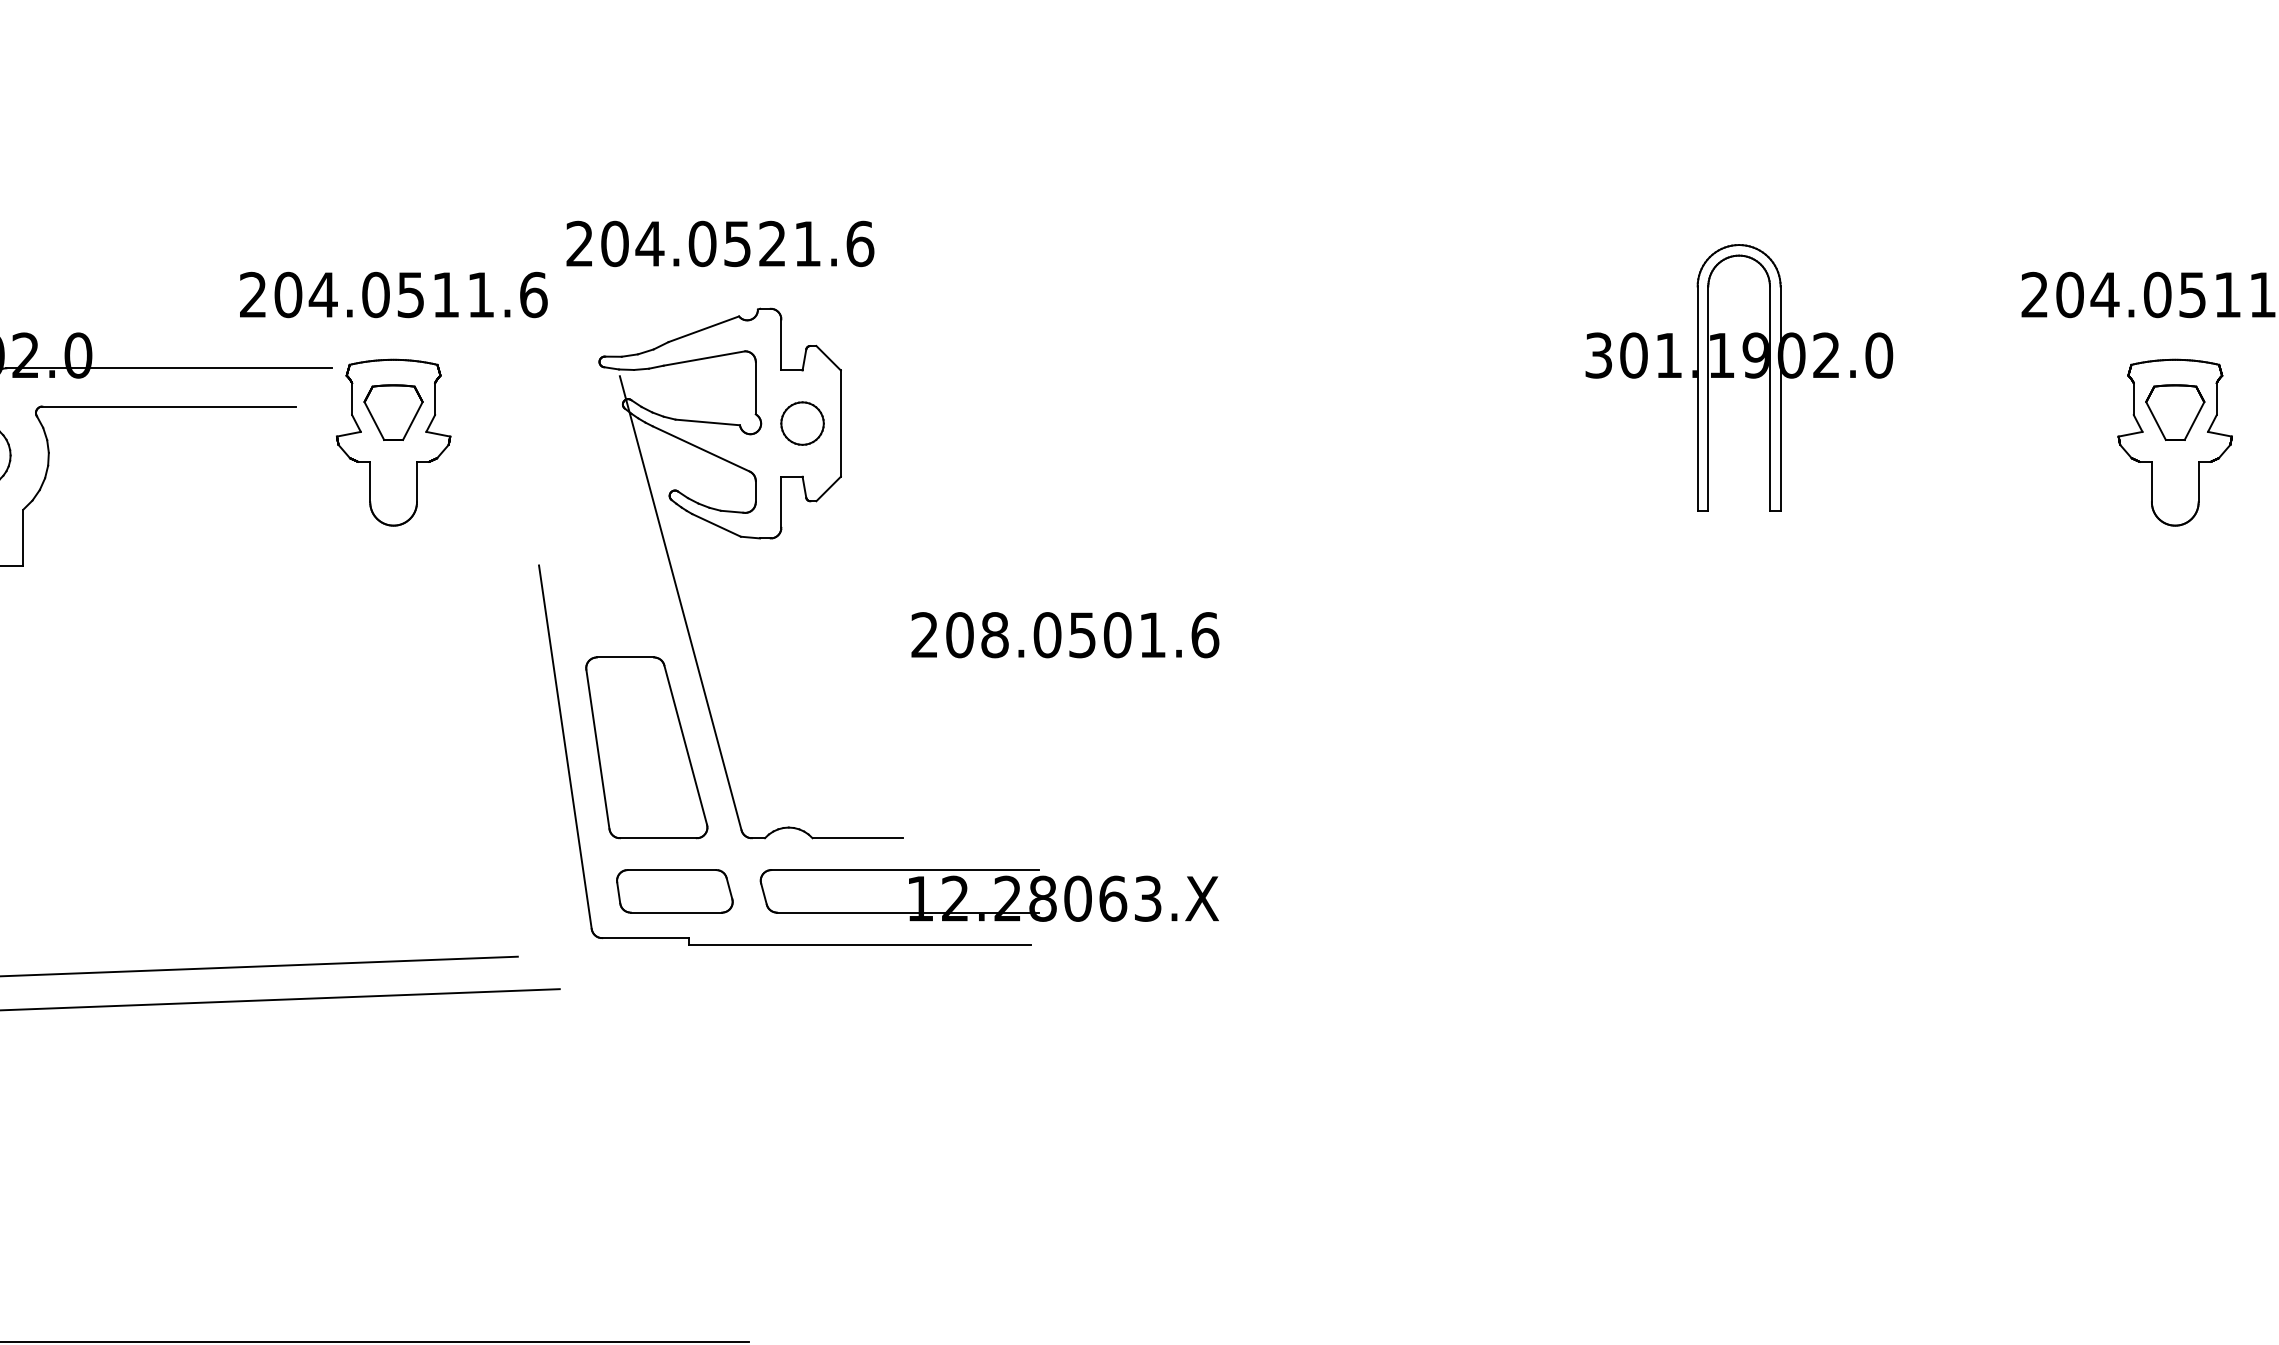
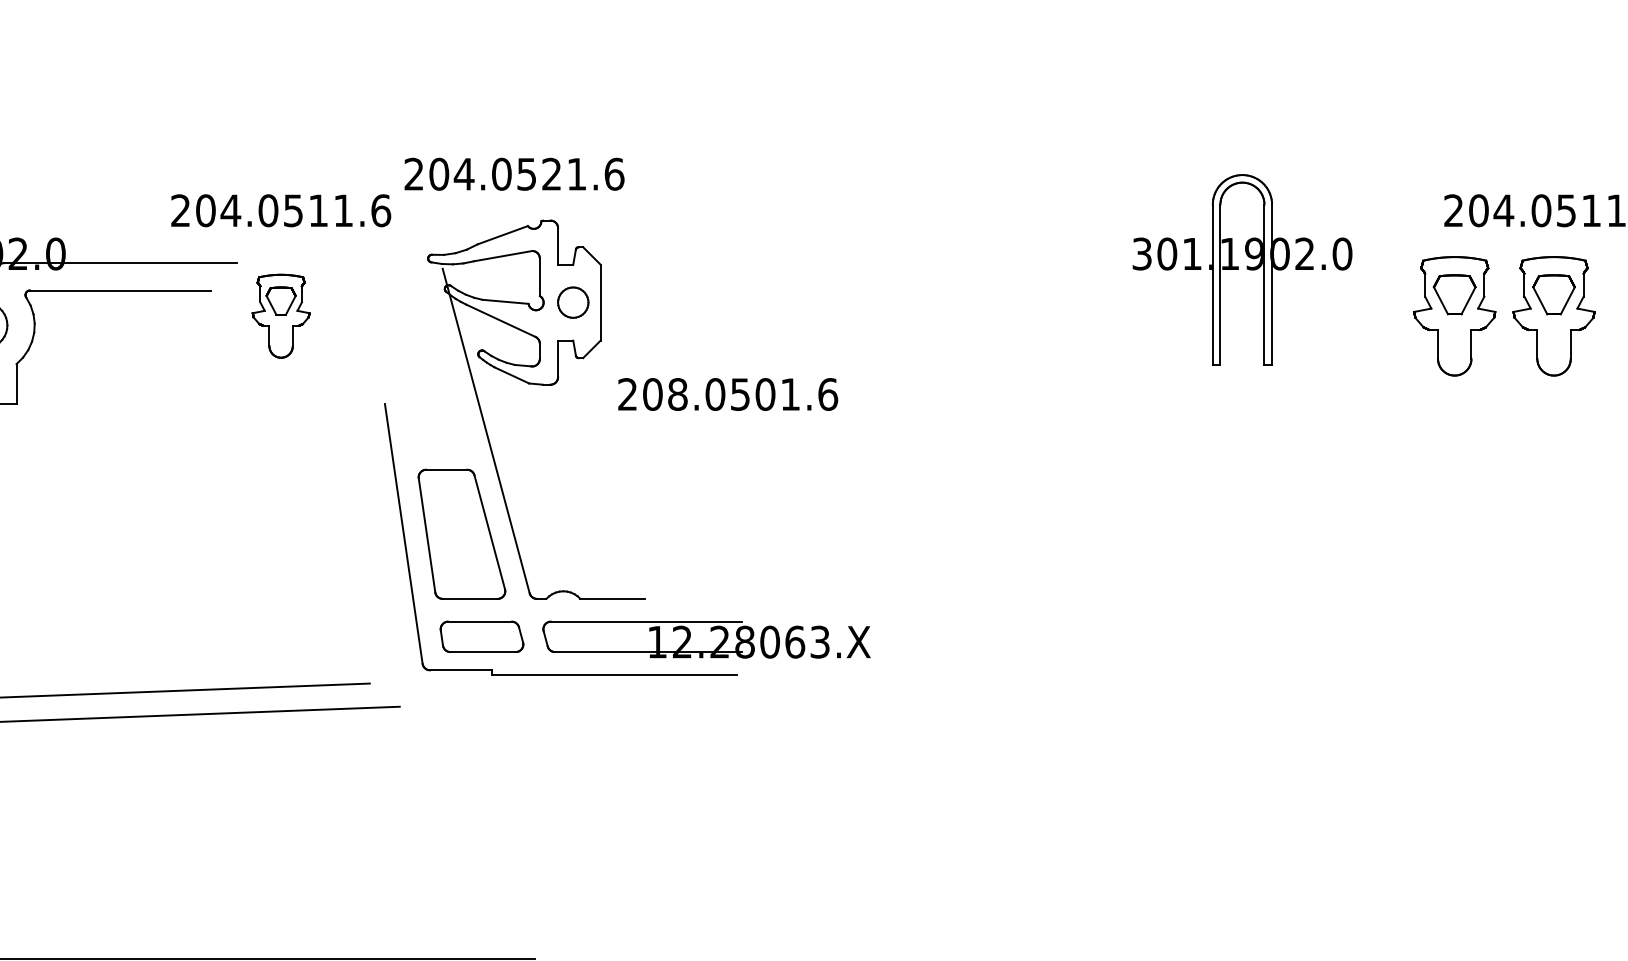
part: (393, 442) -> (280, 316), size x0.7
part: (2035, 442) -> (1454, 316), added
text: (1065, 635) -> (728, 394), moved

